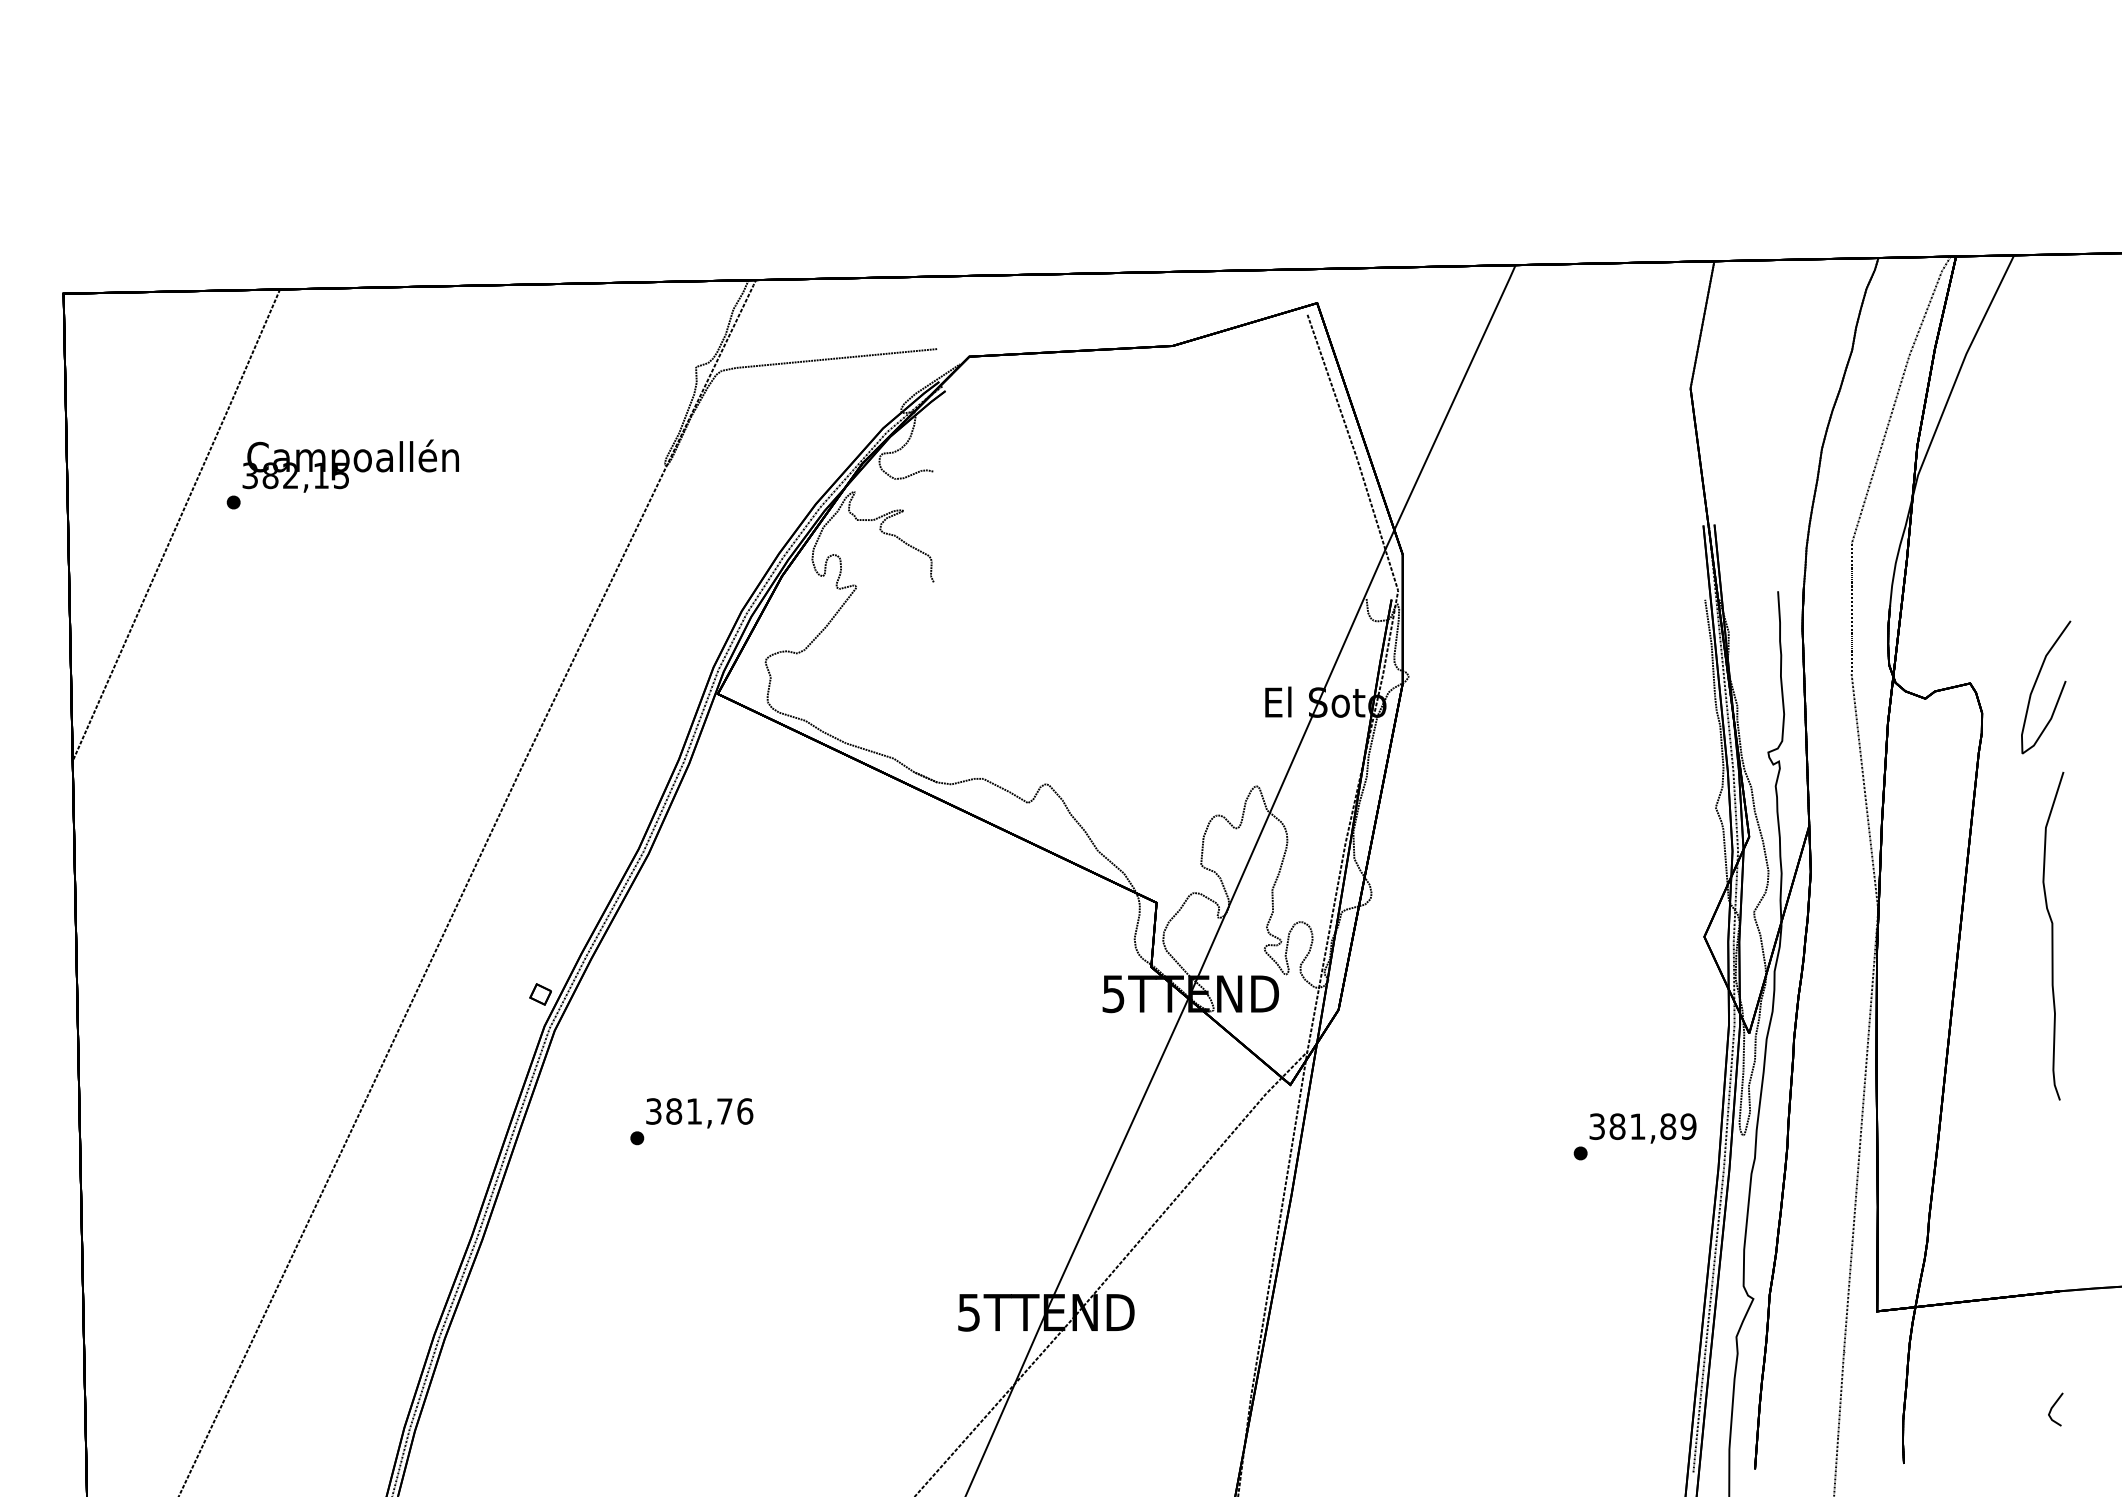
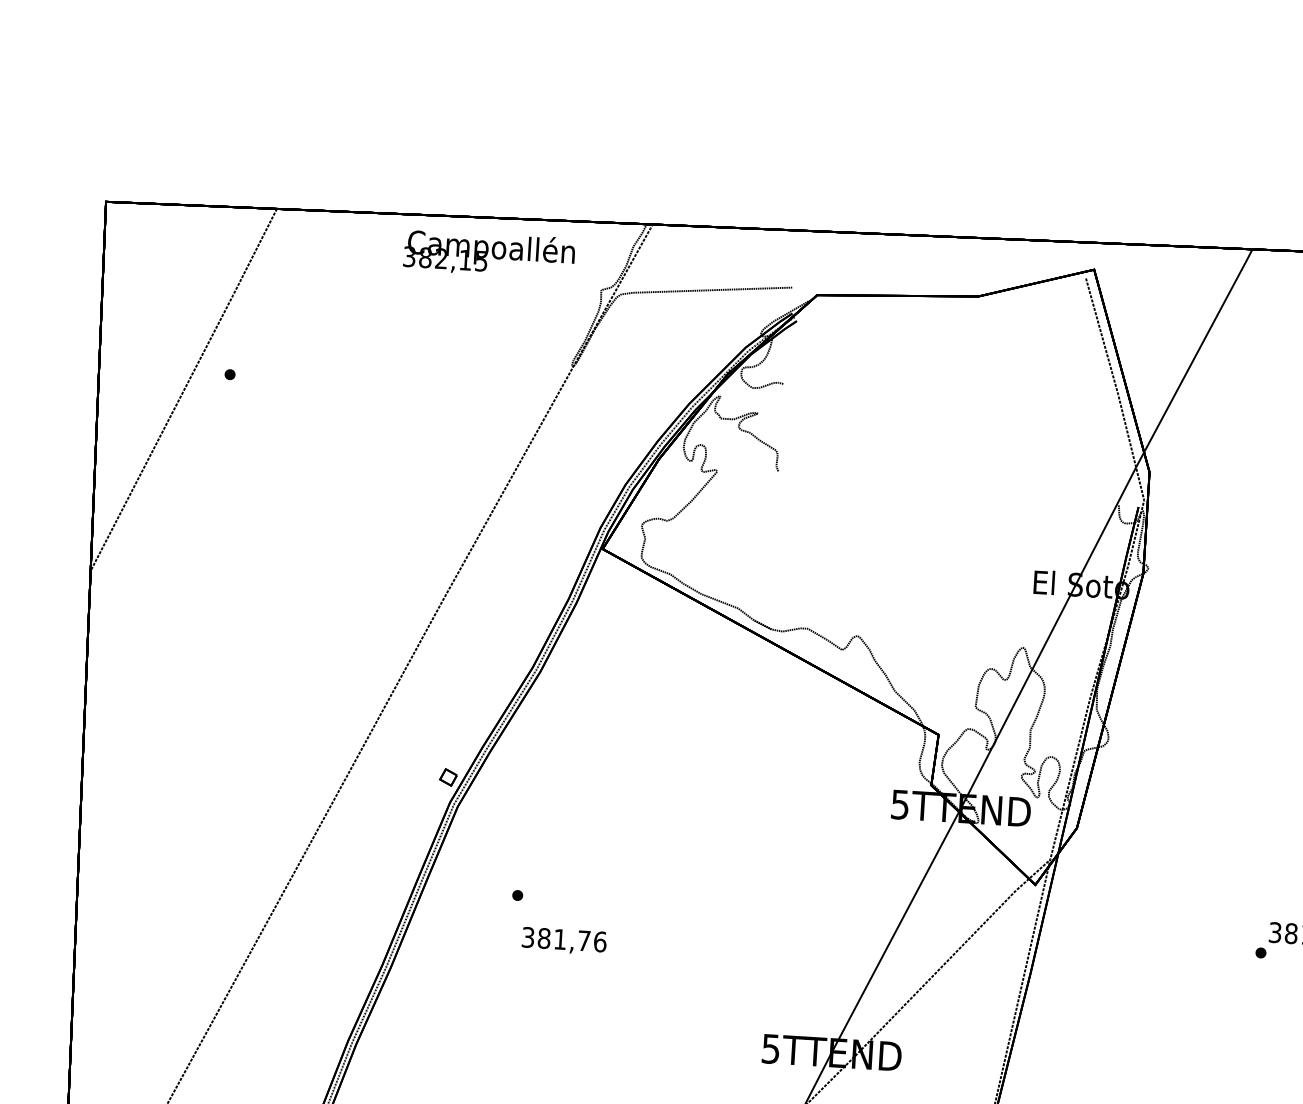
text: (350, 465) -> (489, 253), moved
text: (699, 1113) -> (564, 941), moved

